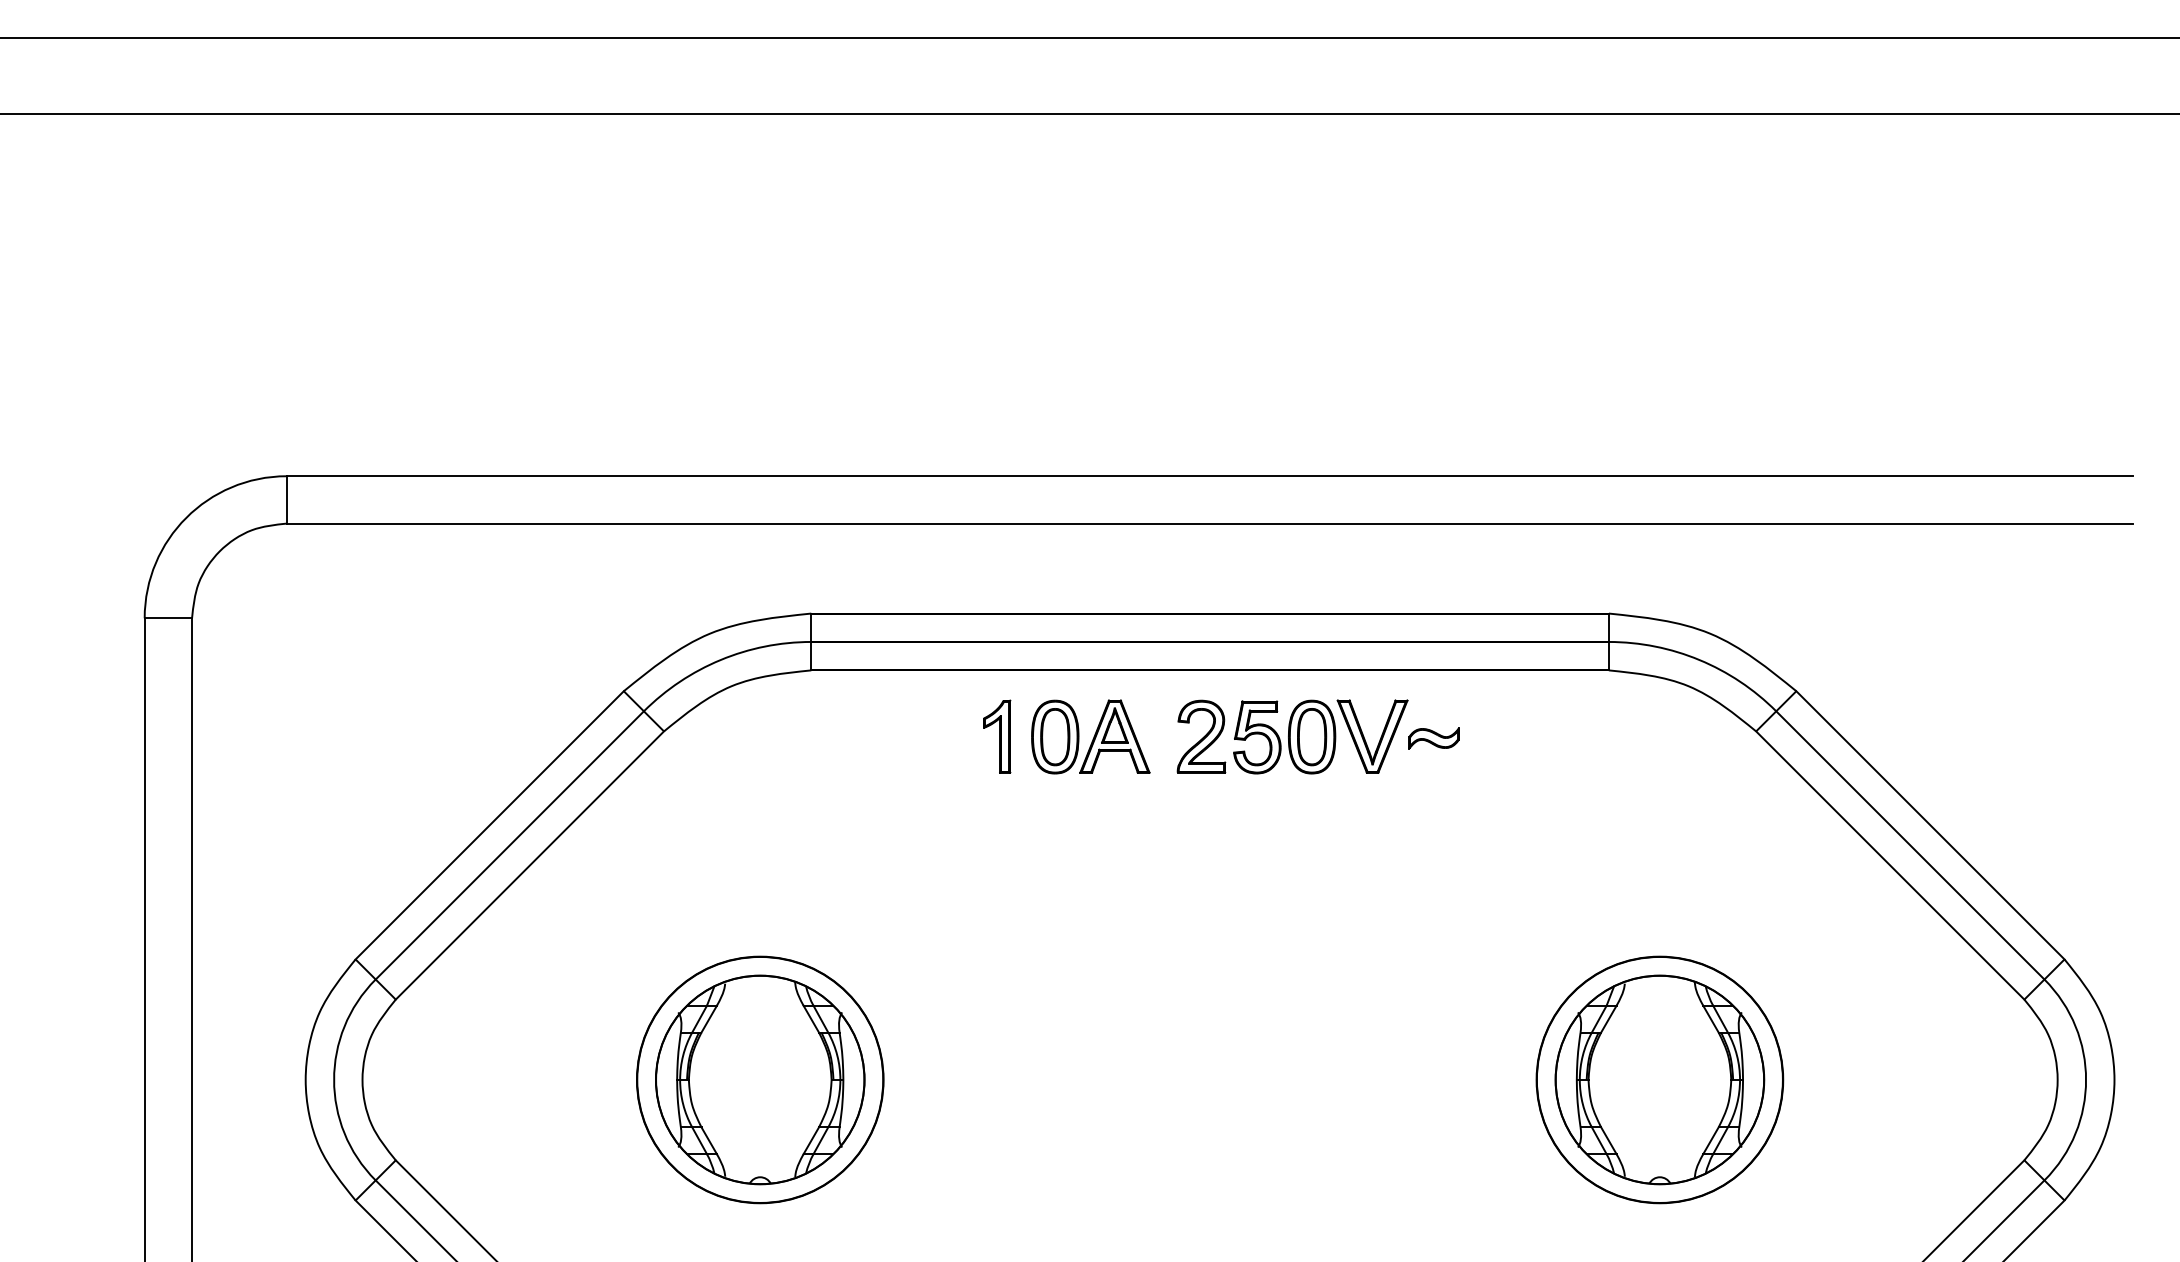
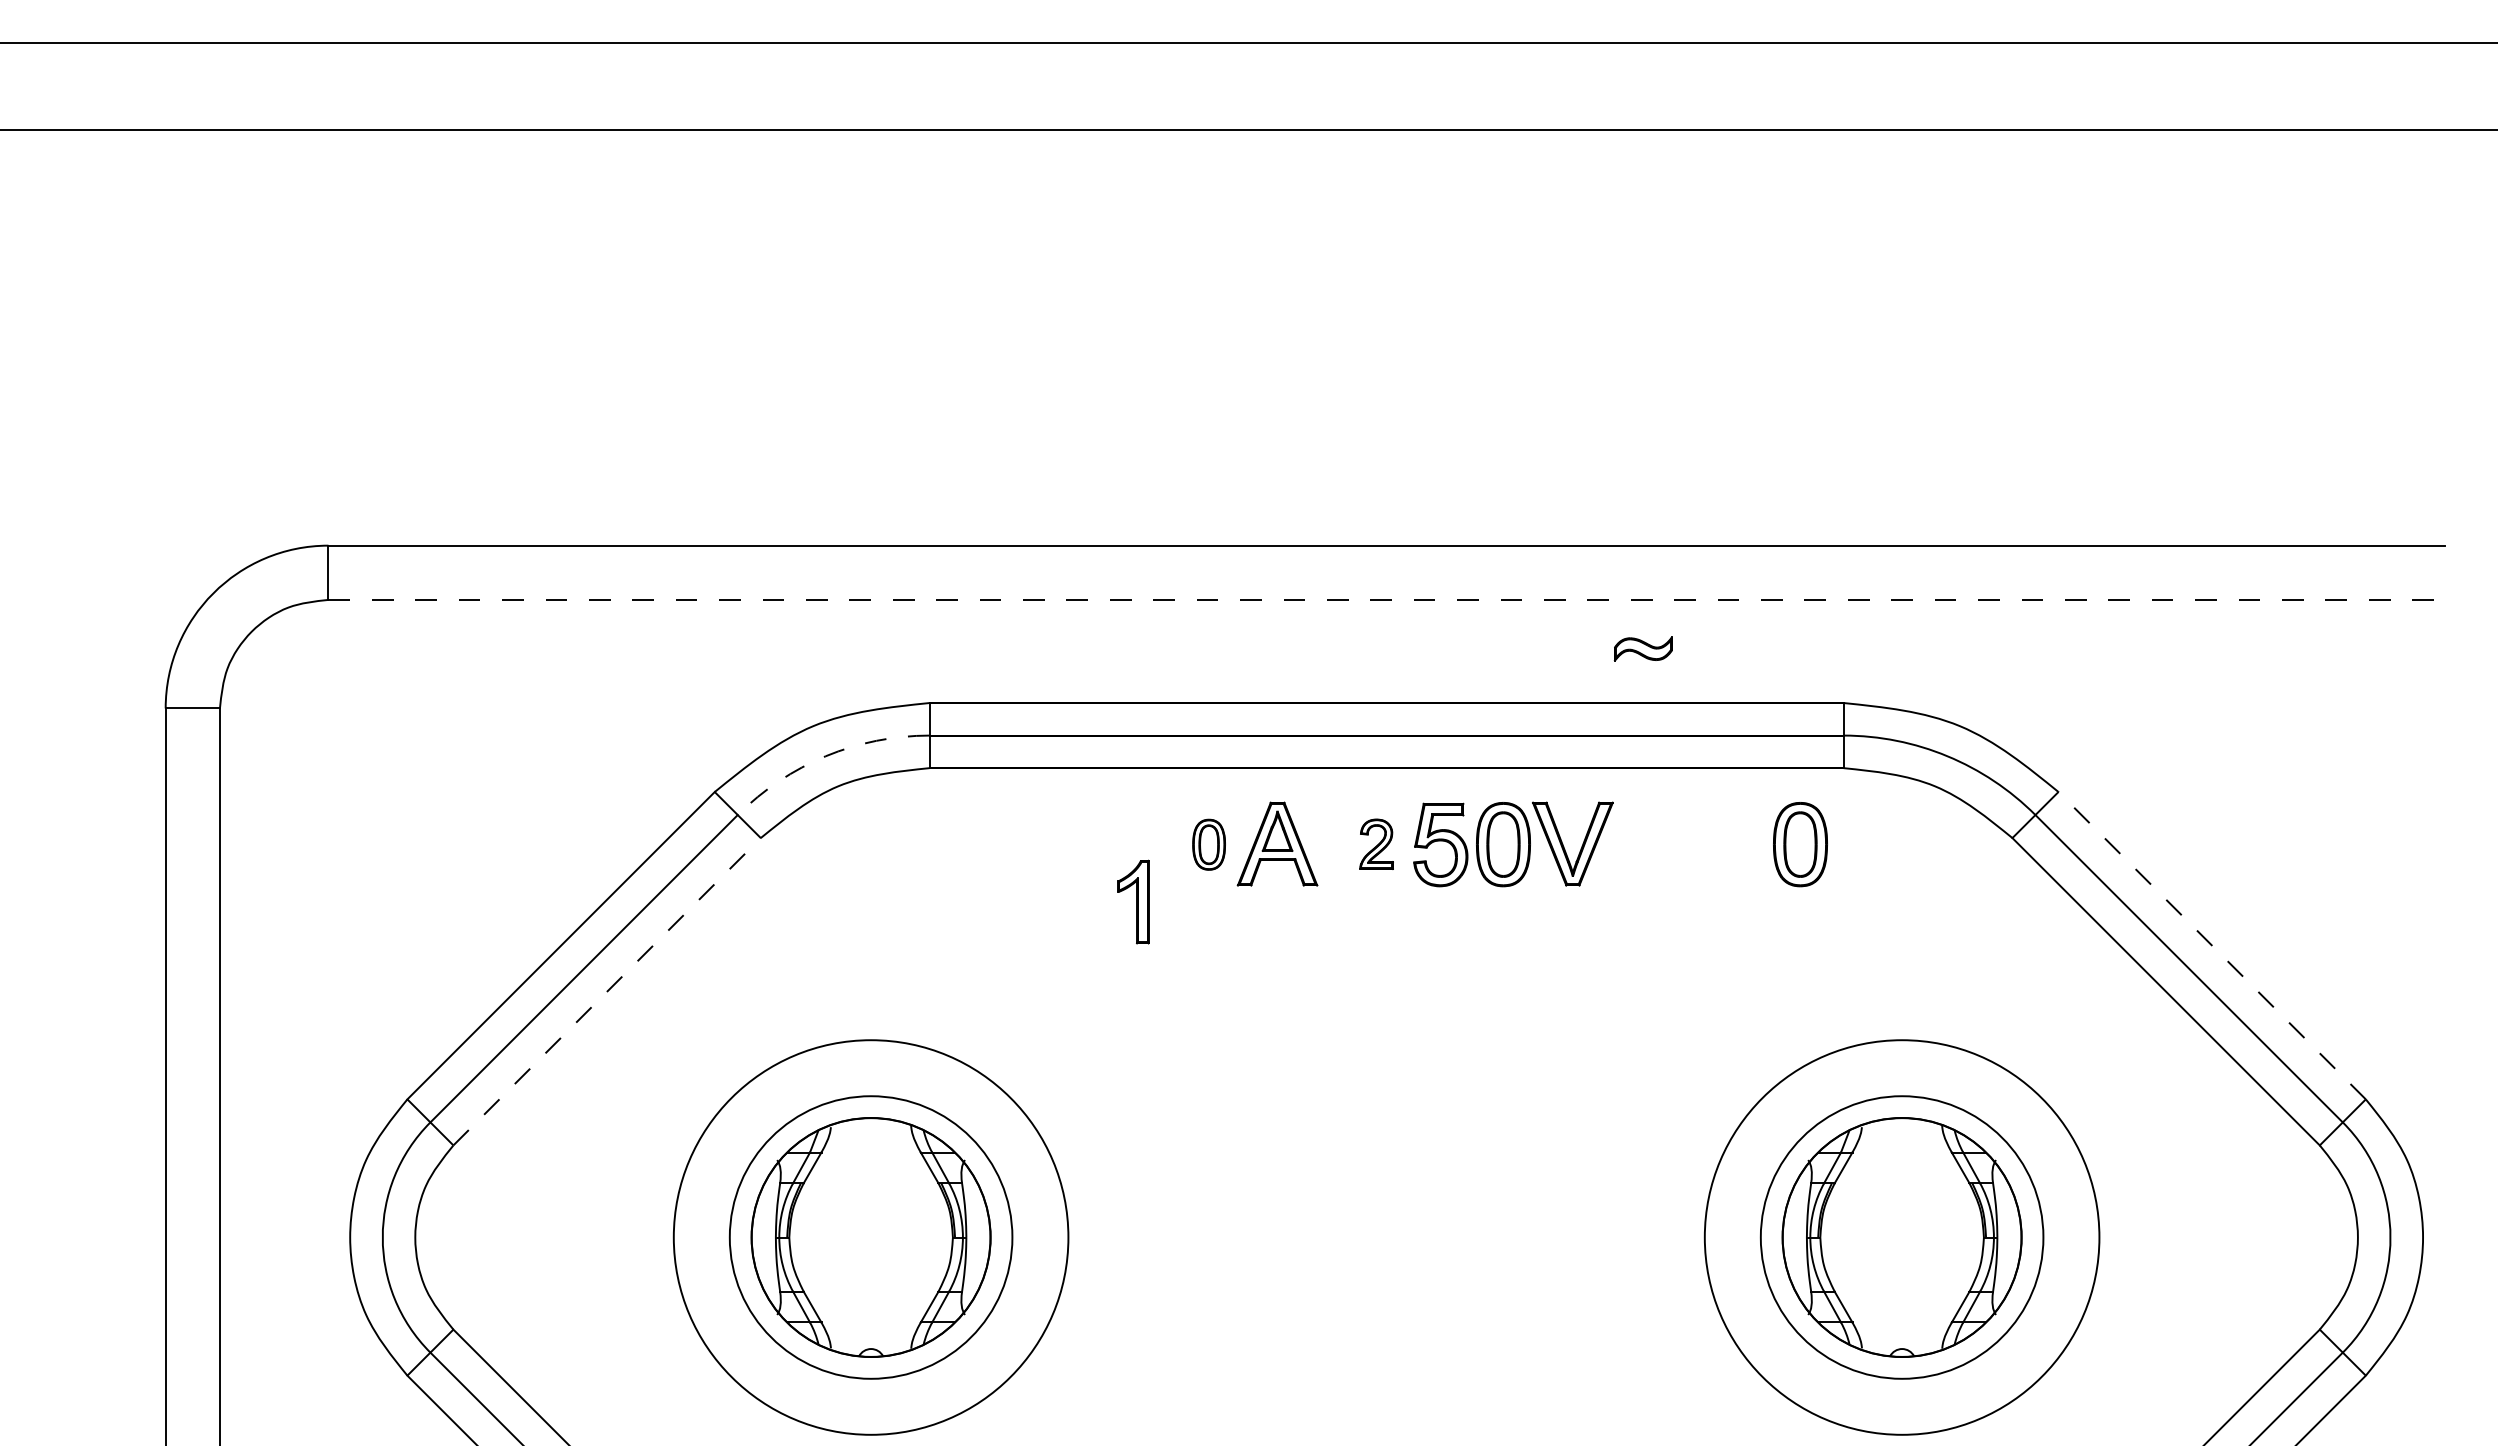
line: (1210, 523) -> (1387, 599), solid -> dashed
arc: (720, 660) -> (825, 756), solid -> dashed
part: (997, 736) -> (1133, 901), moved
part: (1054, 737) -> (1208, 844), size x0.6
part: (1201, 737) -> (1376, 844), size x0.6
part: (1433, 737) -> (1642, 648), moved
part: (1571, 737) -> (1800, 844), added
line: (1929, 825) -> (2211, 945), solid -> dashed
line: (530, 865) -> (607, 991), solid -> dashed
circle: (760, 1079) -> (871, 1237), size x1.4
circle: (1660, 1079) -> (1902, 1237), size x1.4

